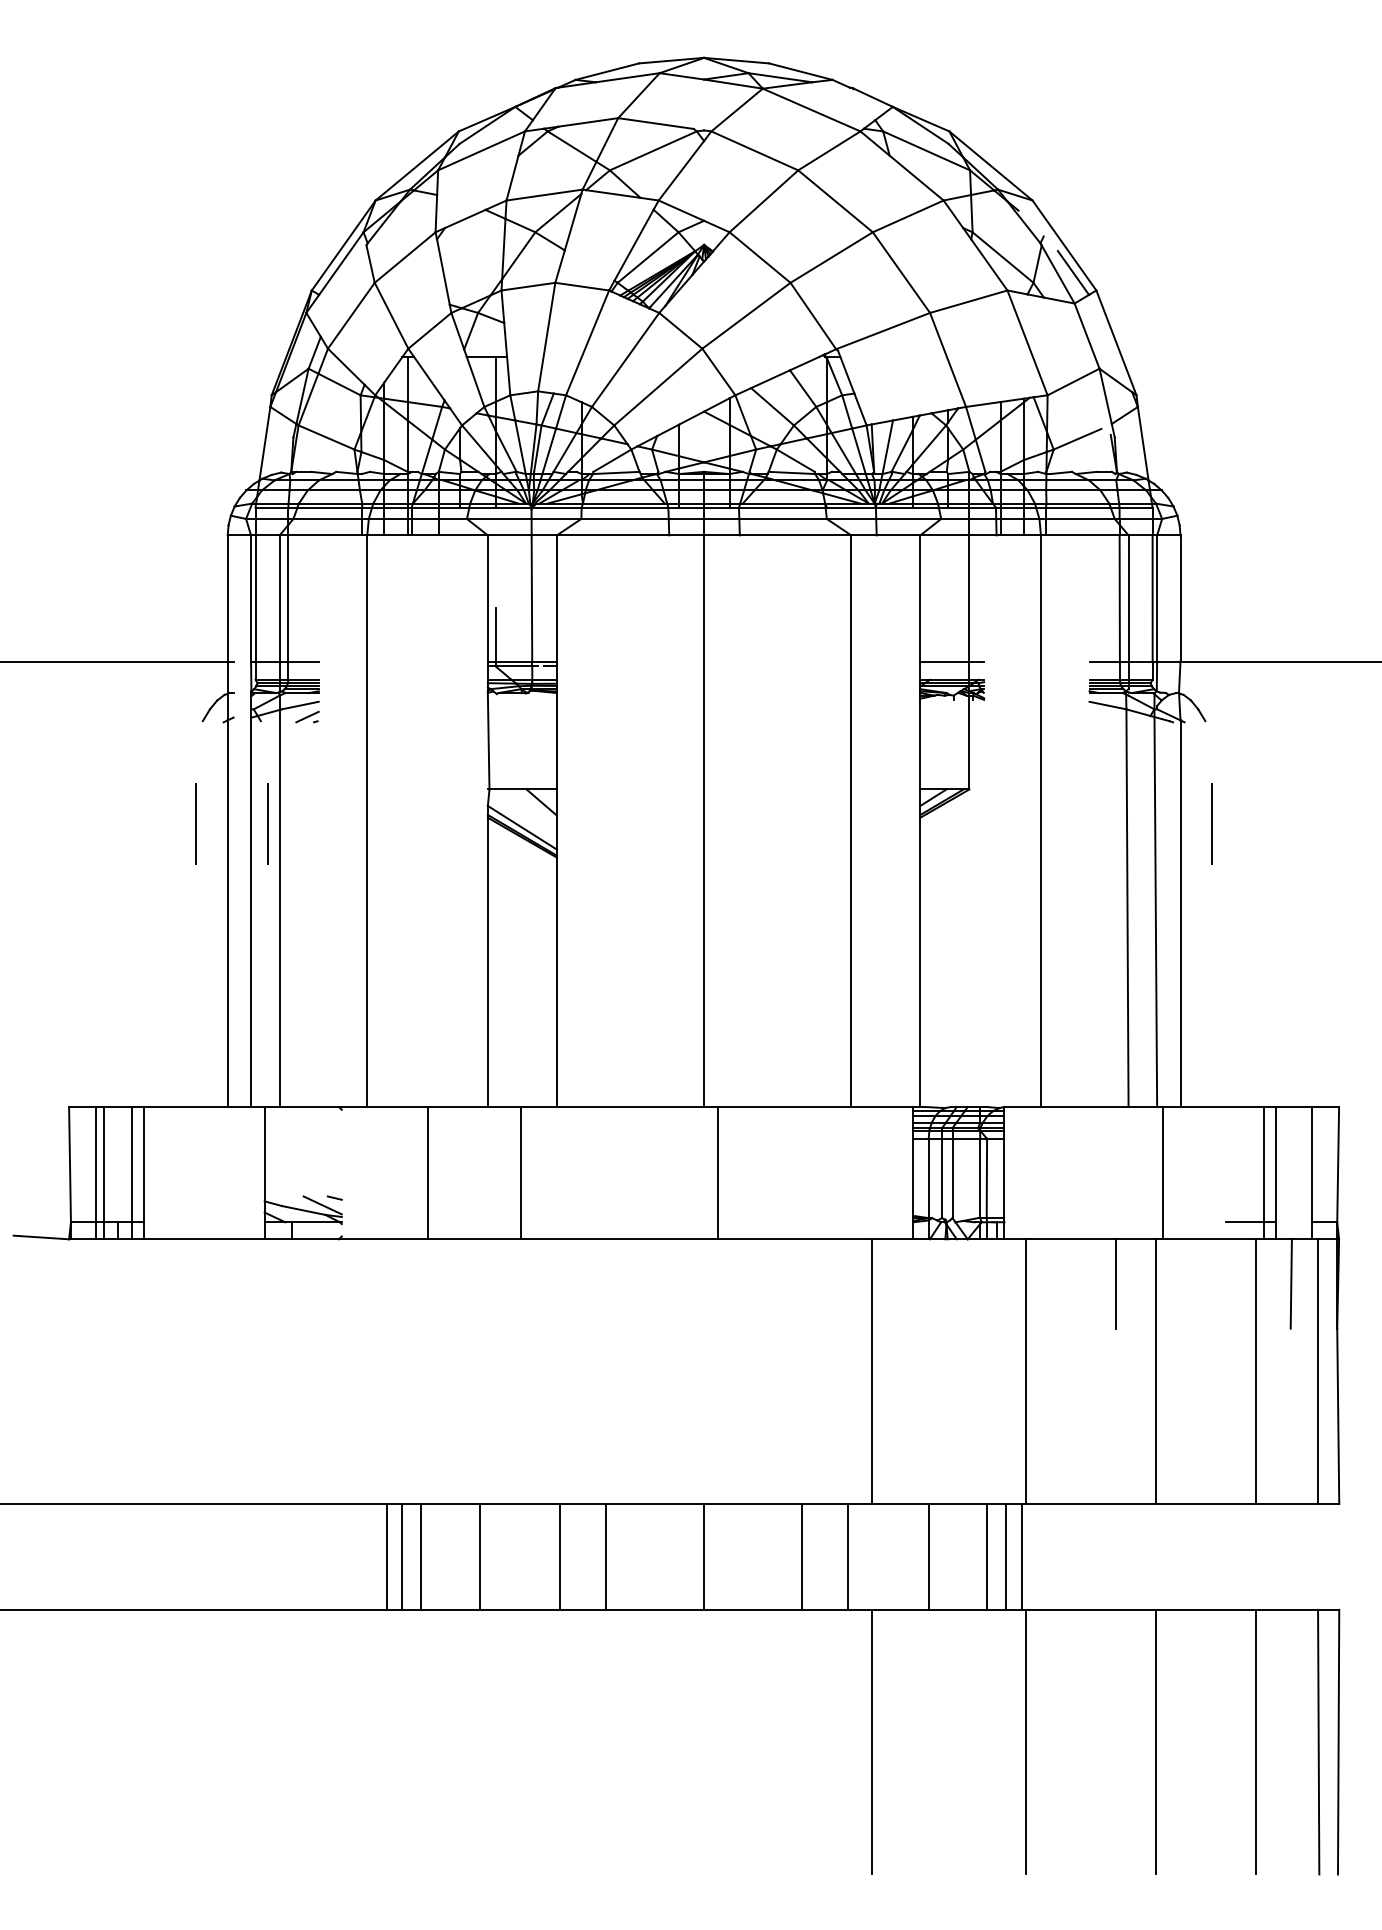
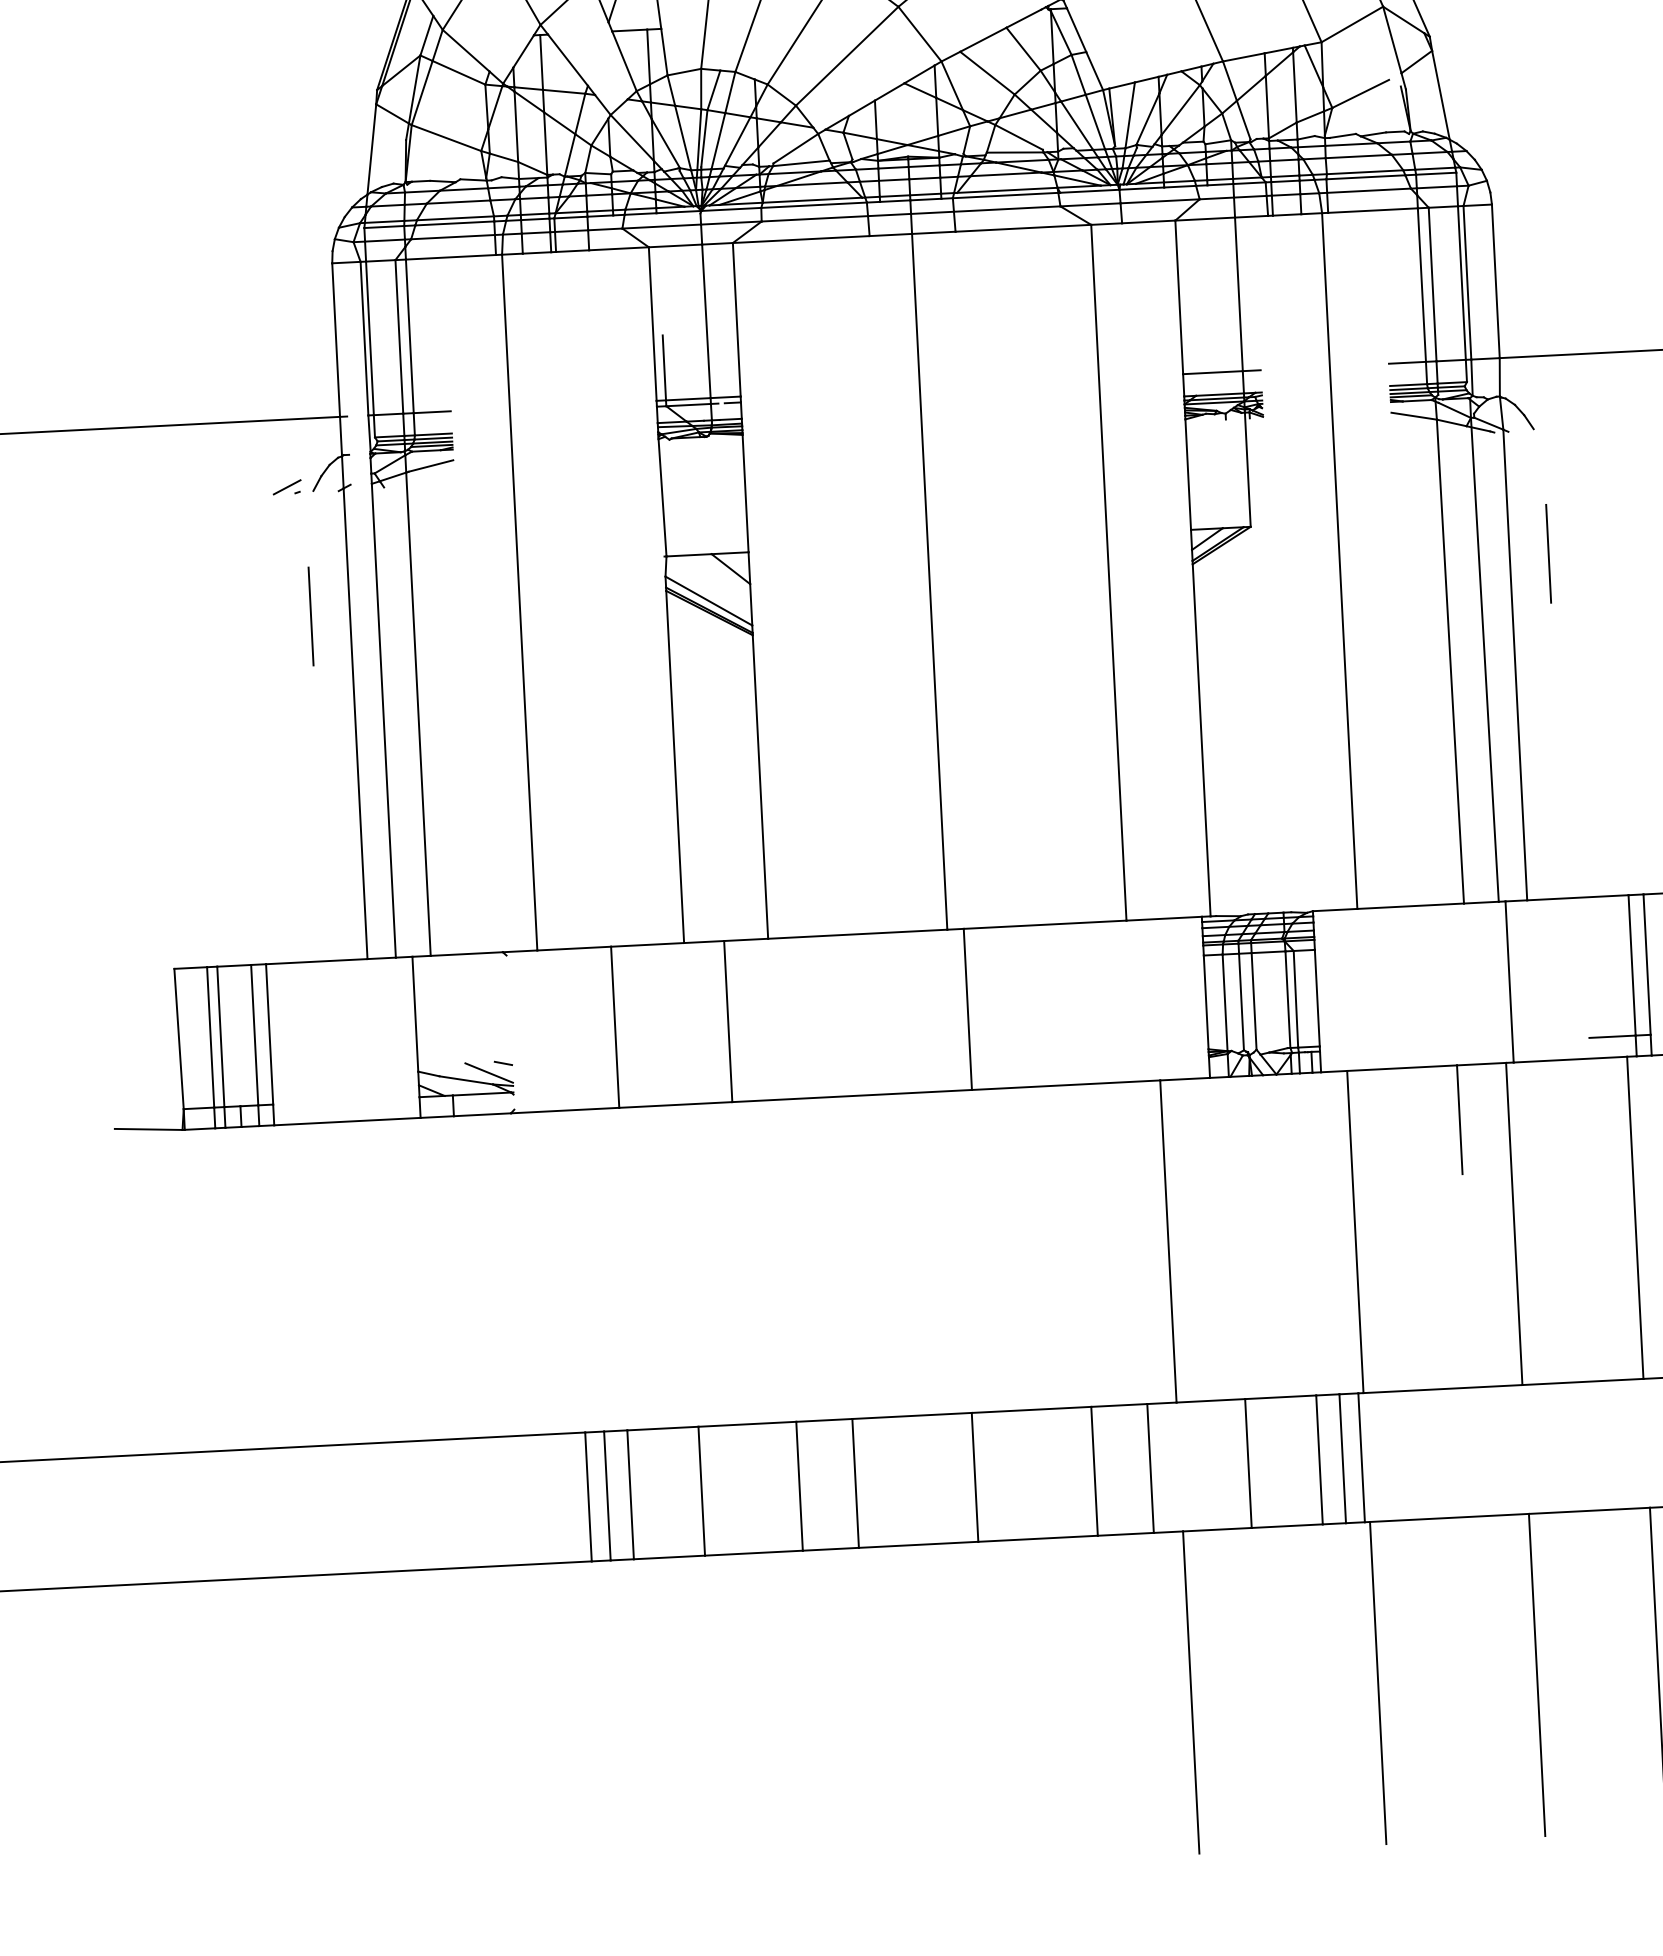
part: (307, 716) -> (287, 486), moved
line: (268, 823) -> (399, 611), removed

